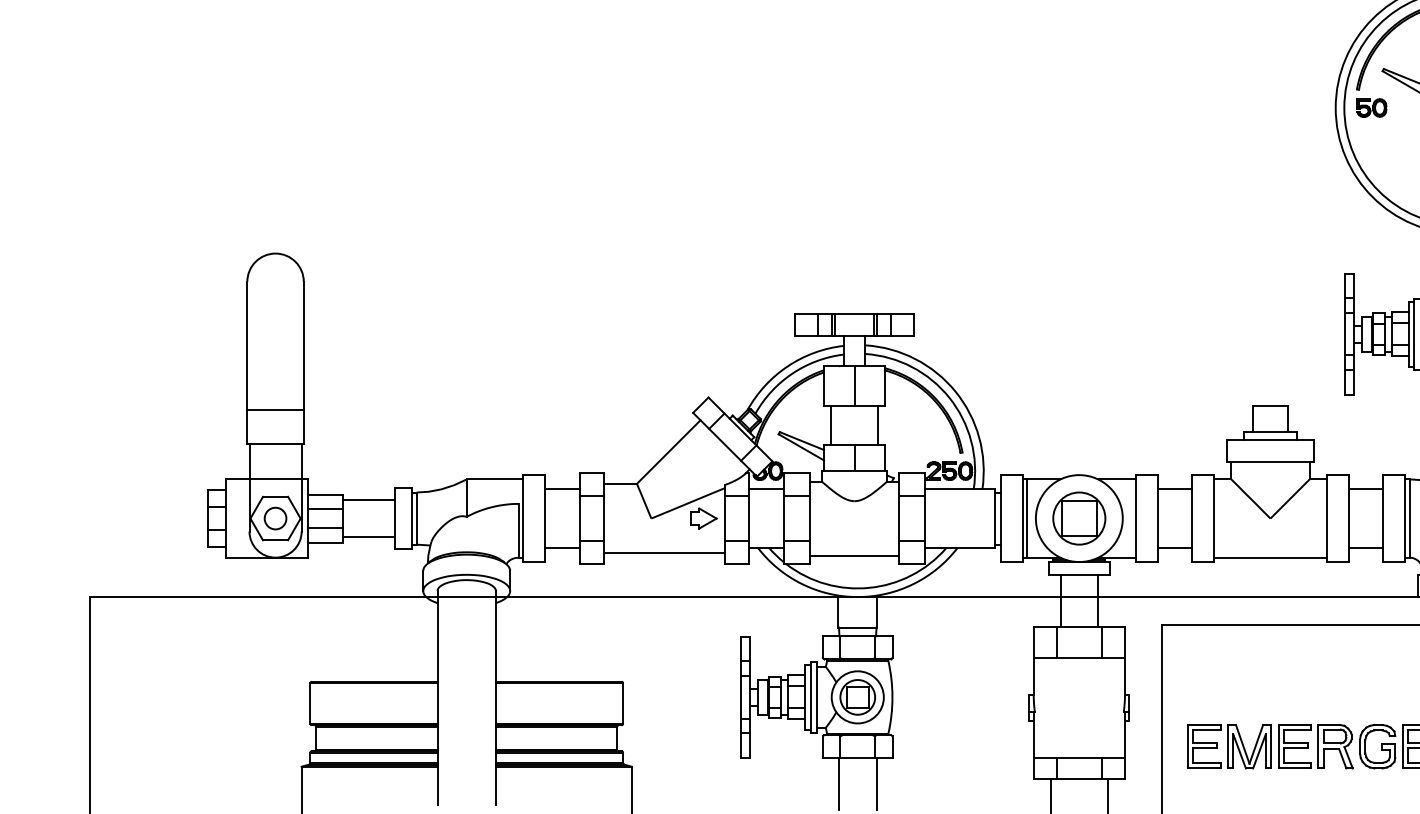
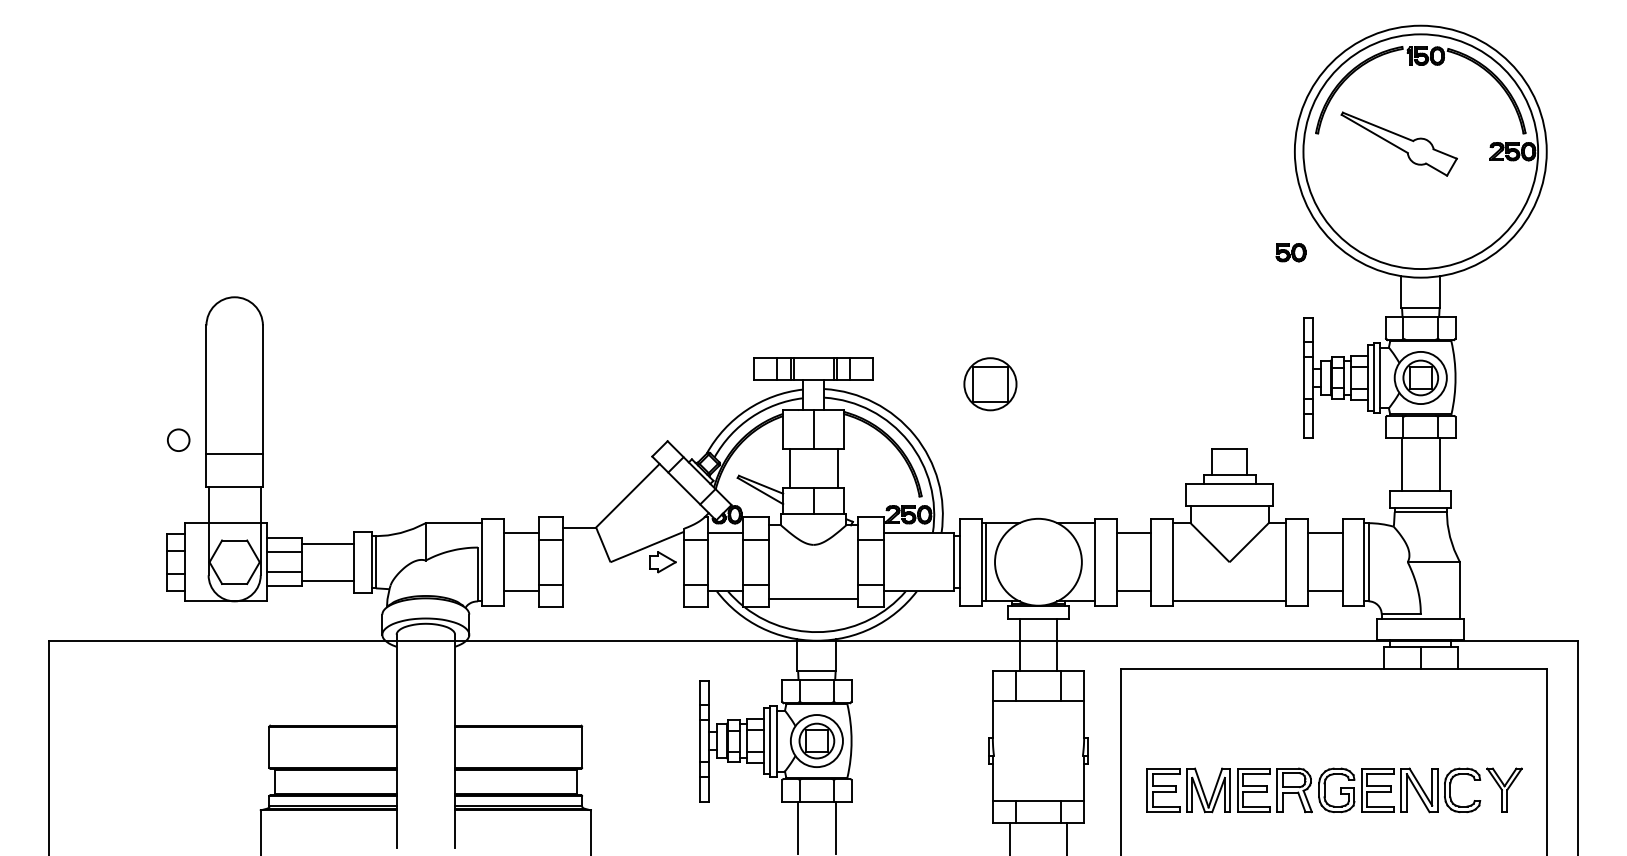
part: (1371, 107) -> (1290, 252), moved
circle: (275, 517) -> (178, 439), moved
part: (1079, 518) -> (990, 384), moved
line: (664, 553) -> (623, 597), removed

